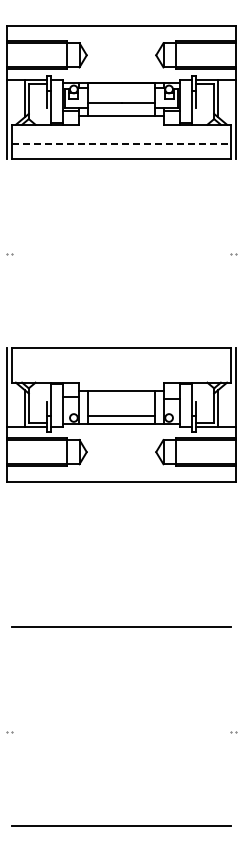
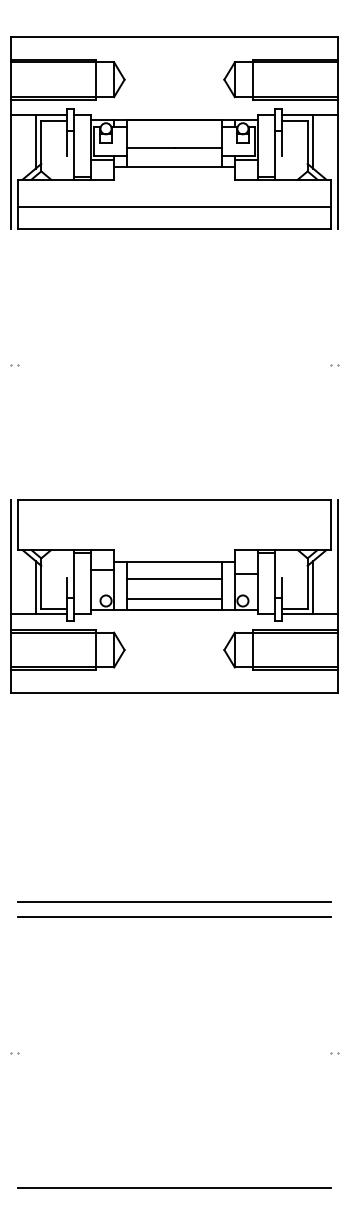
line: (121, 143) -> (174, 206), dashed -> solid
line: (121, 402) -> (174, 578), added
line: (121, 637) -> (174, 916), added

